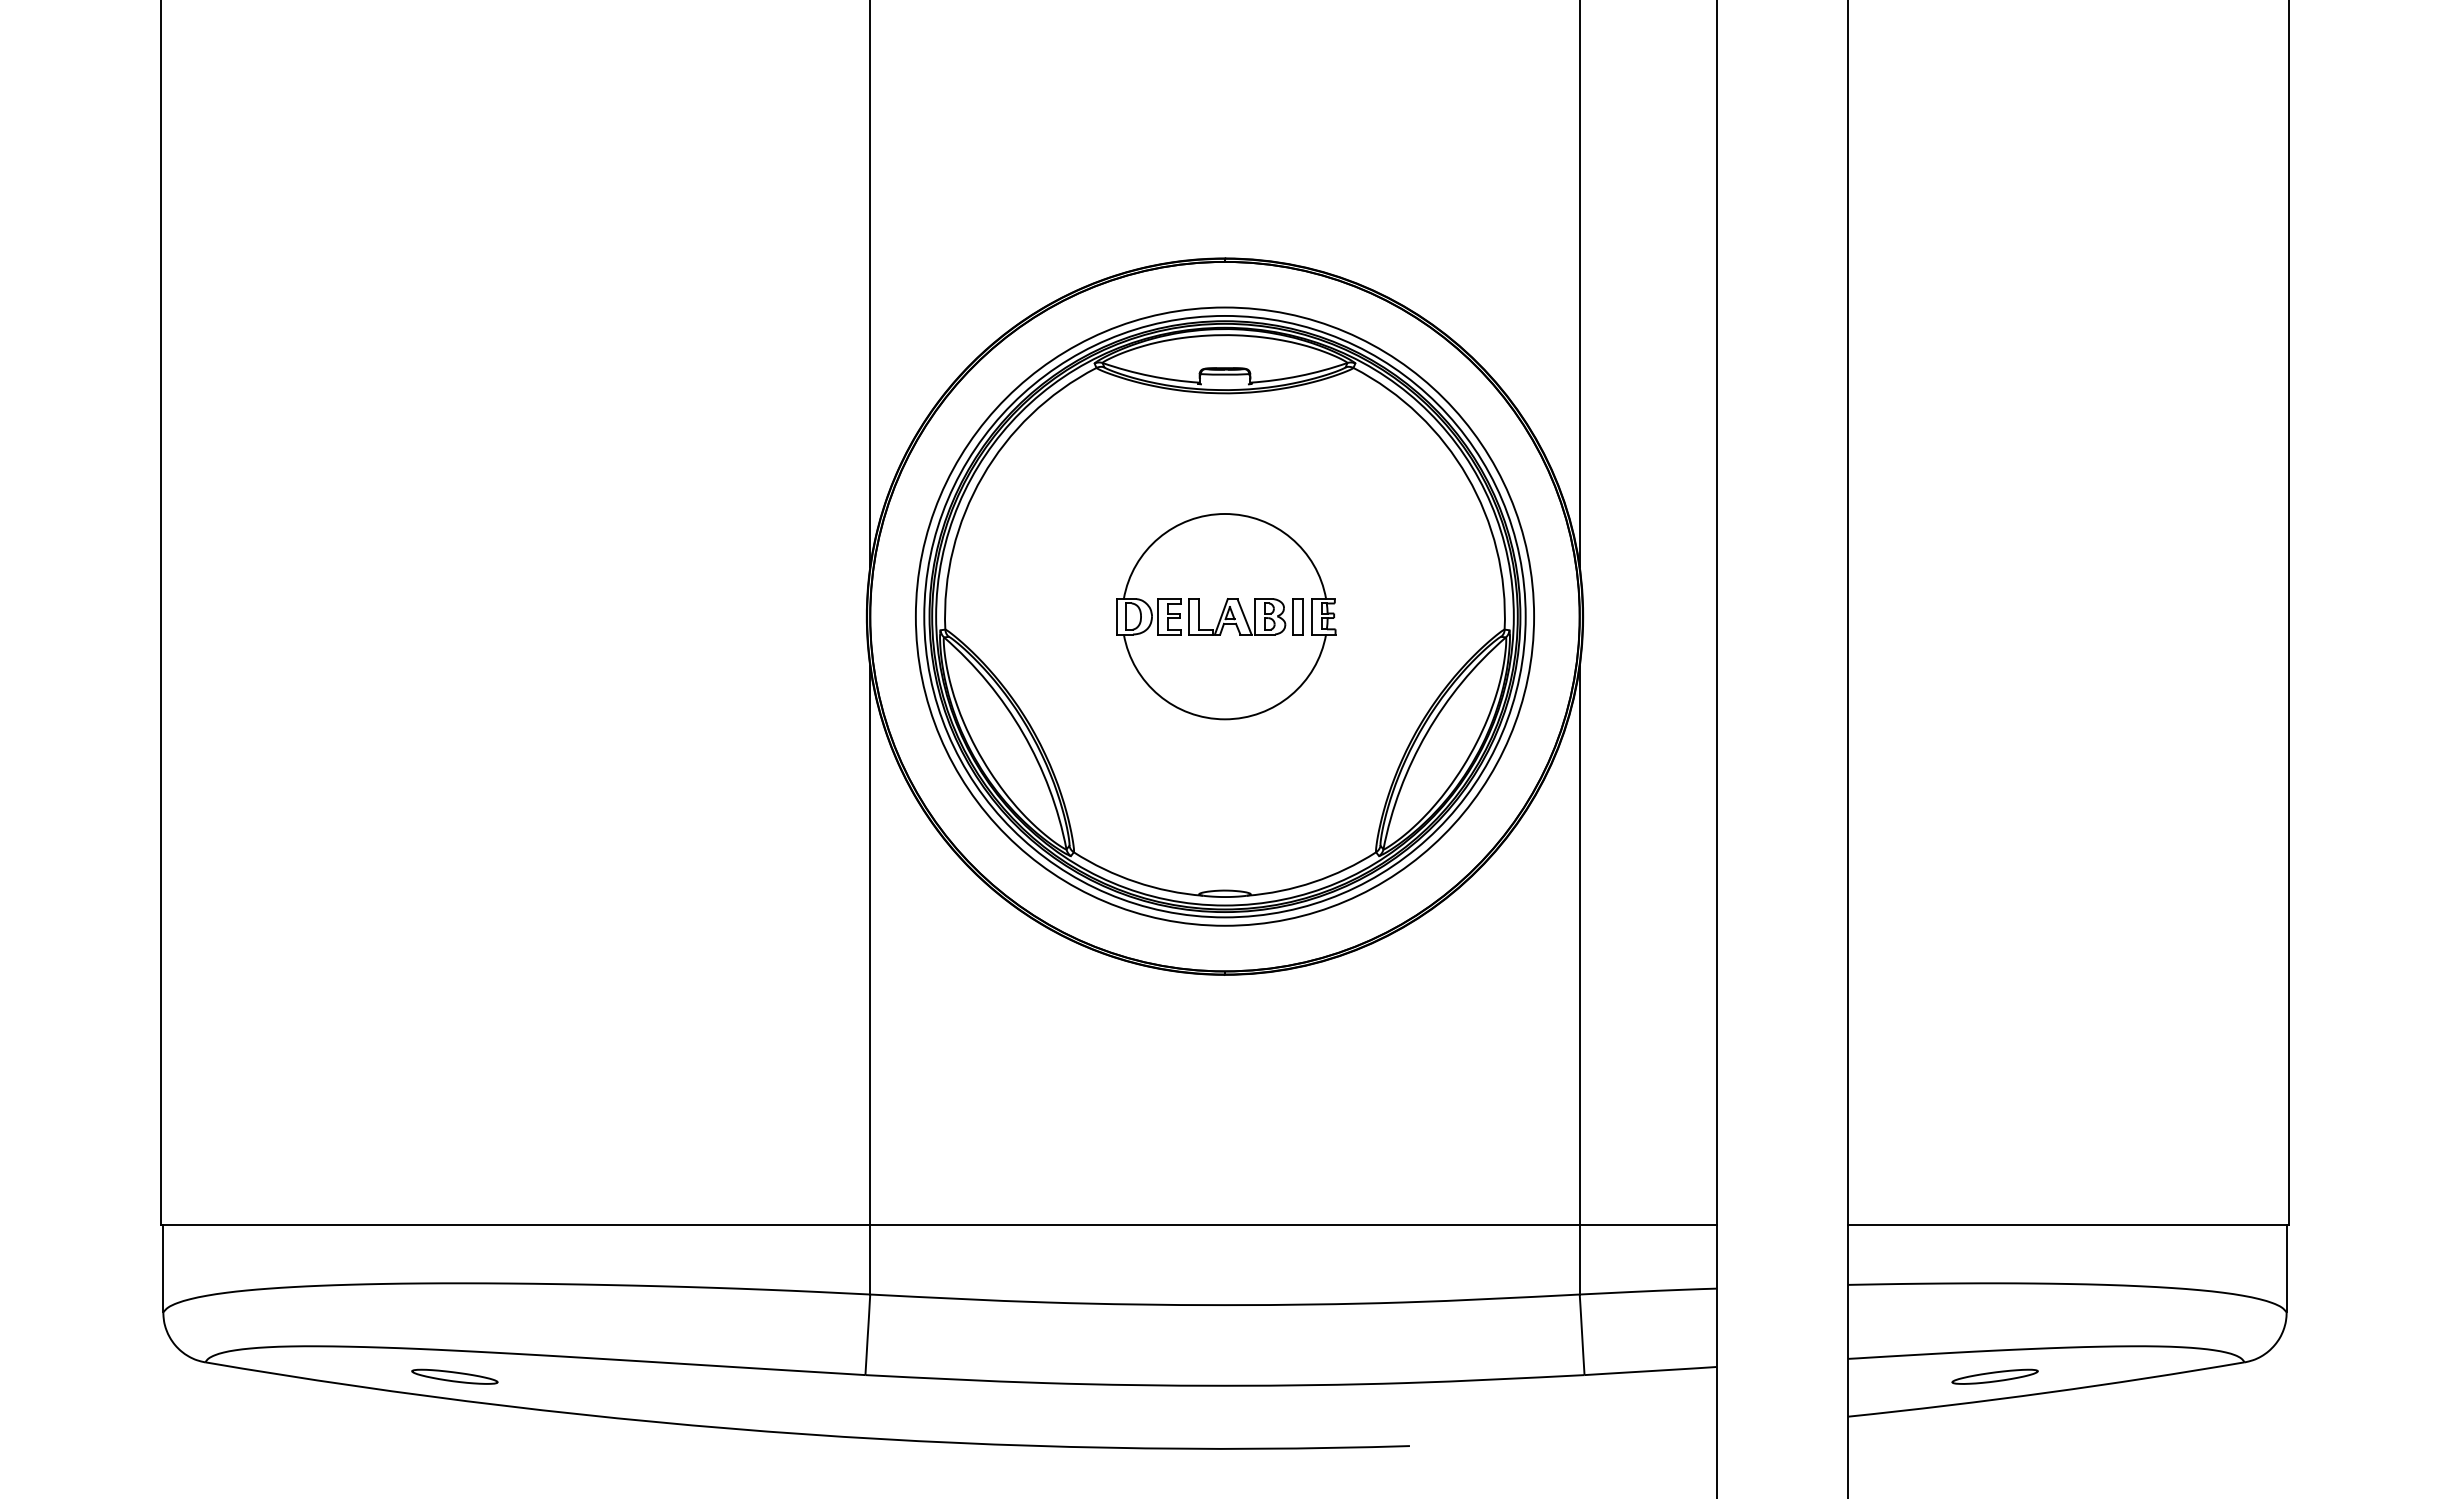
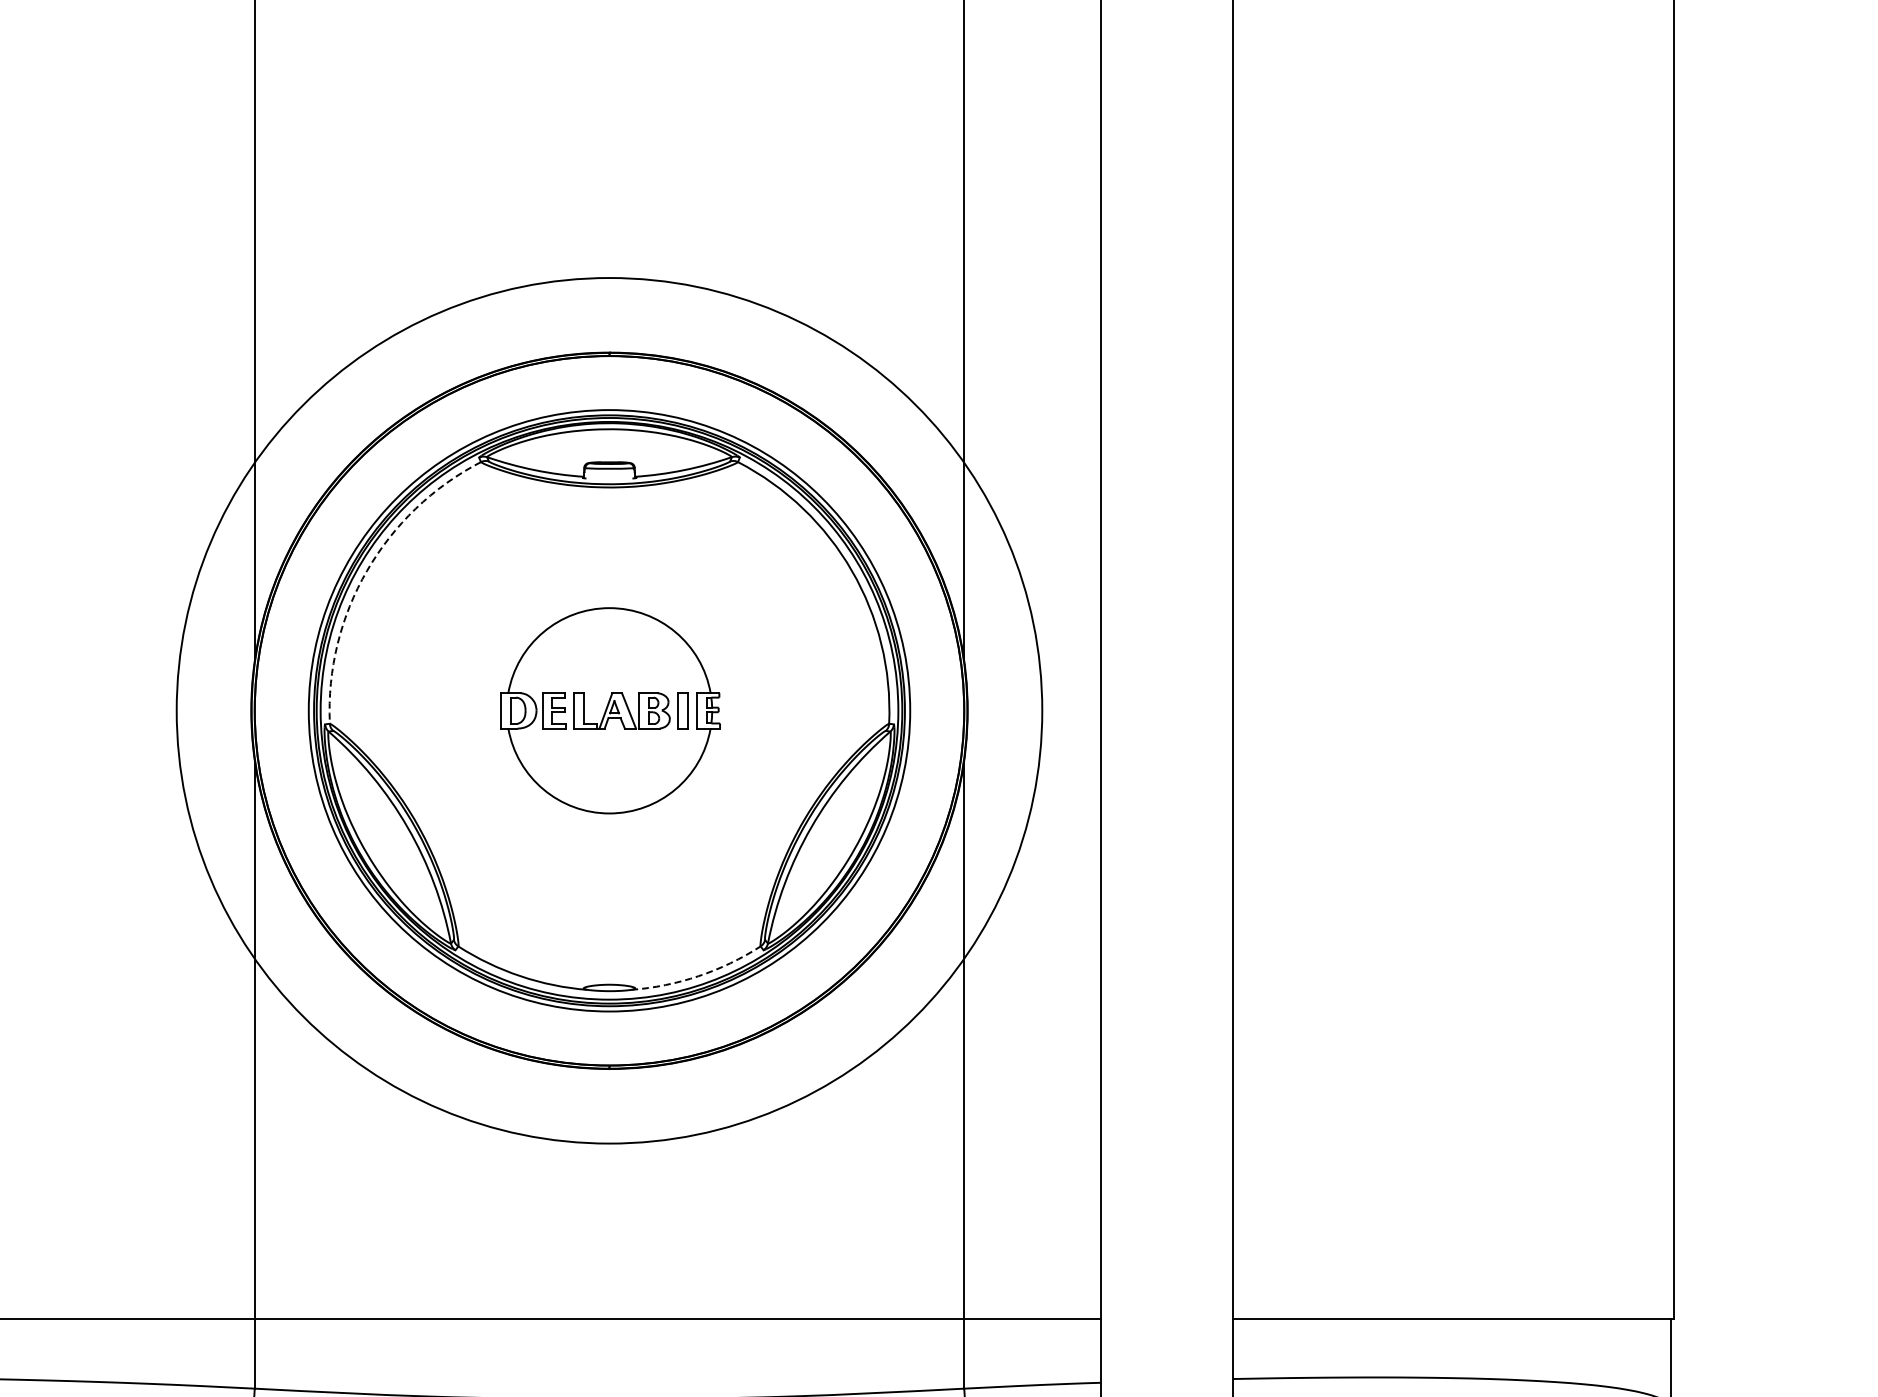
arc: (982, 476) -> (367, 570), solid -> dashed
circle: (1224, 616) -> (609, 710), size x1.4
arc: (1314, 882) -> (699, 976), solid -> dashed

